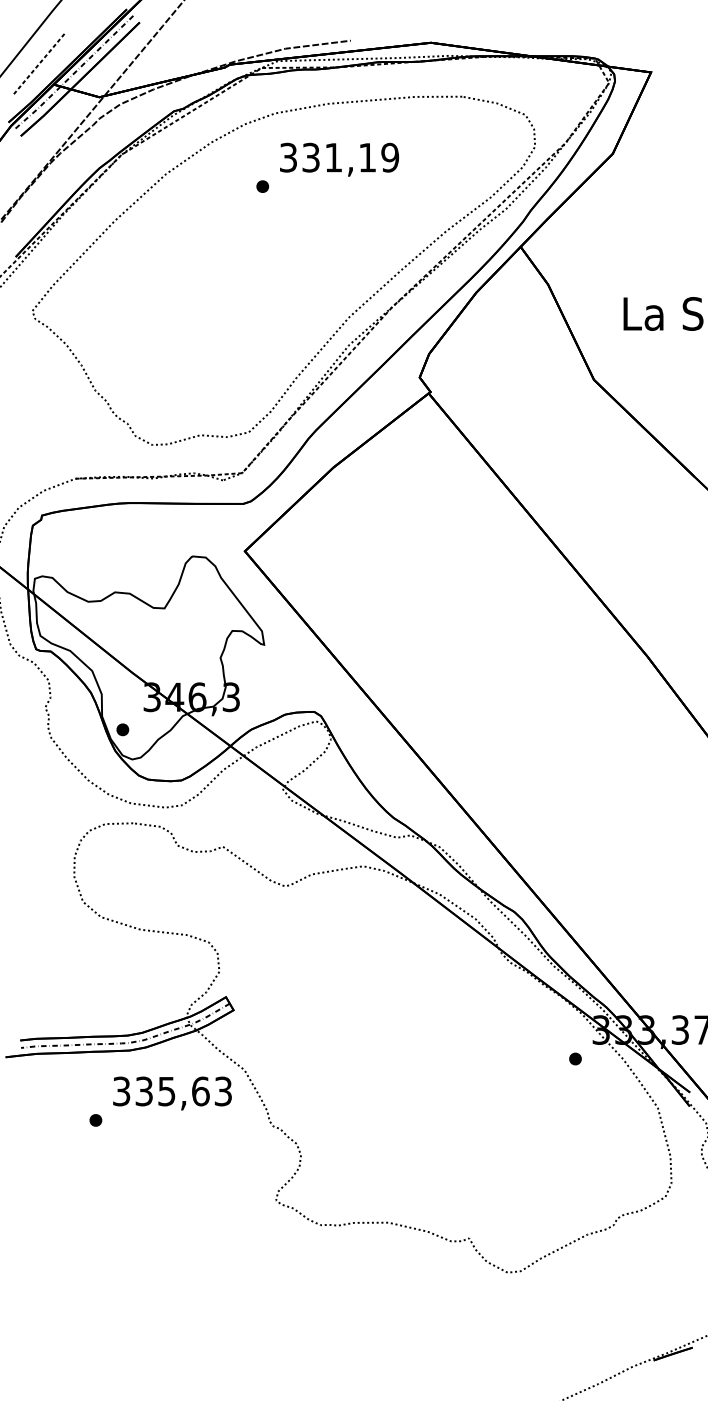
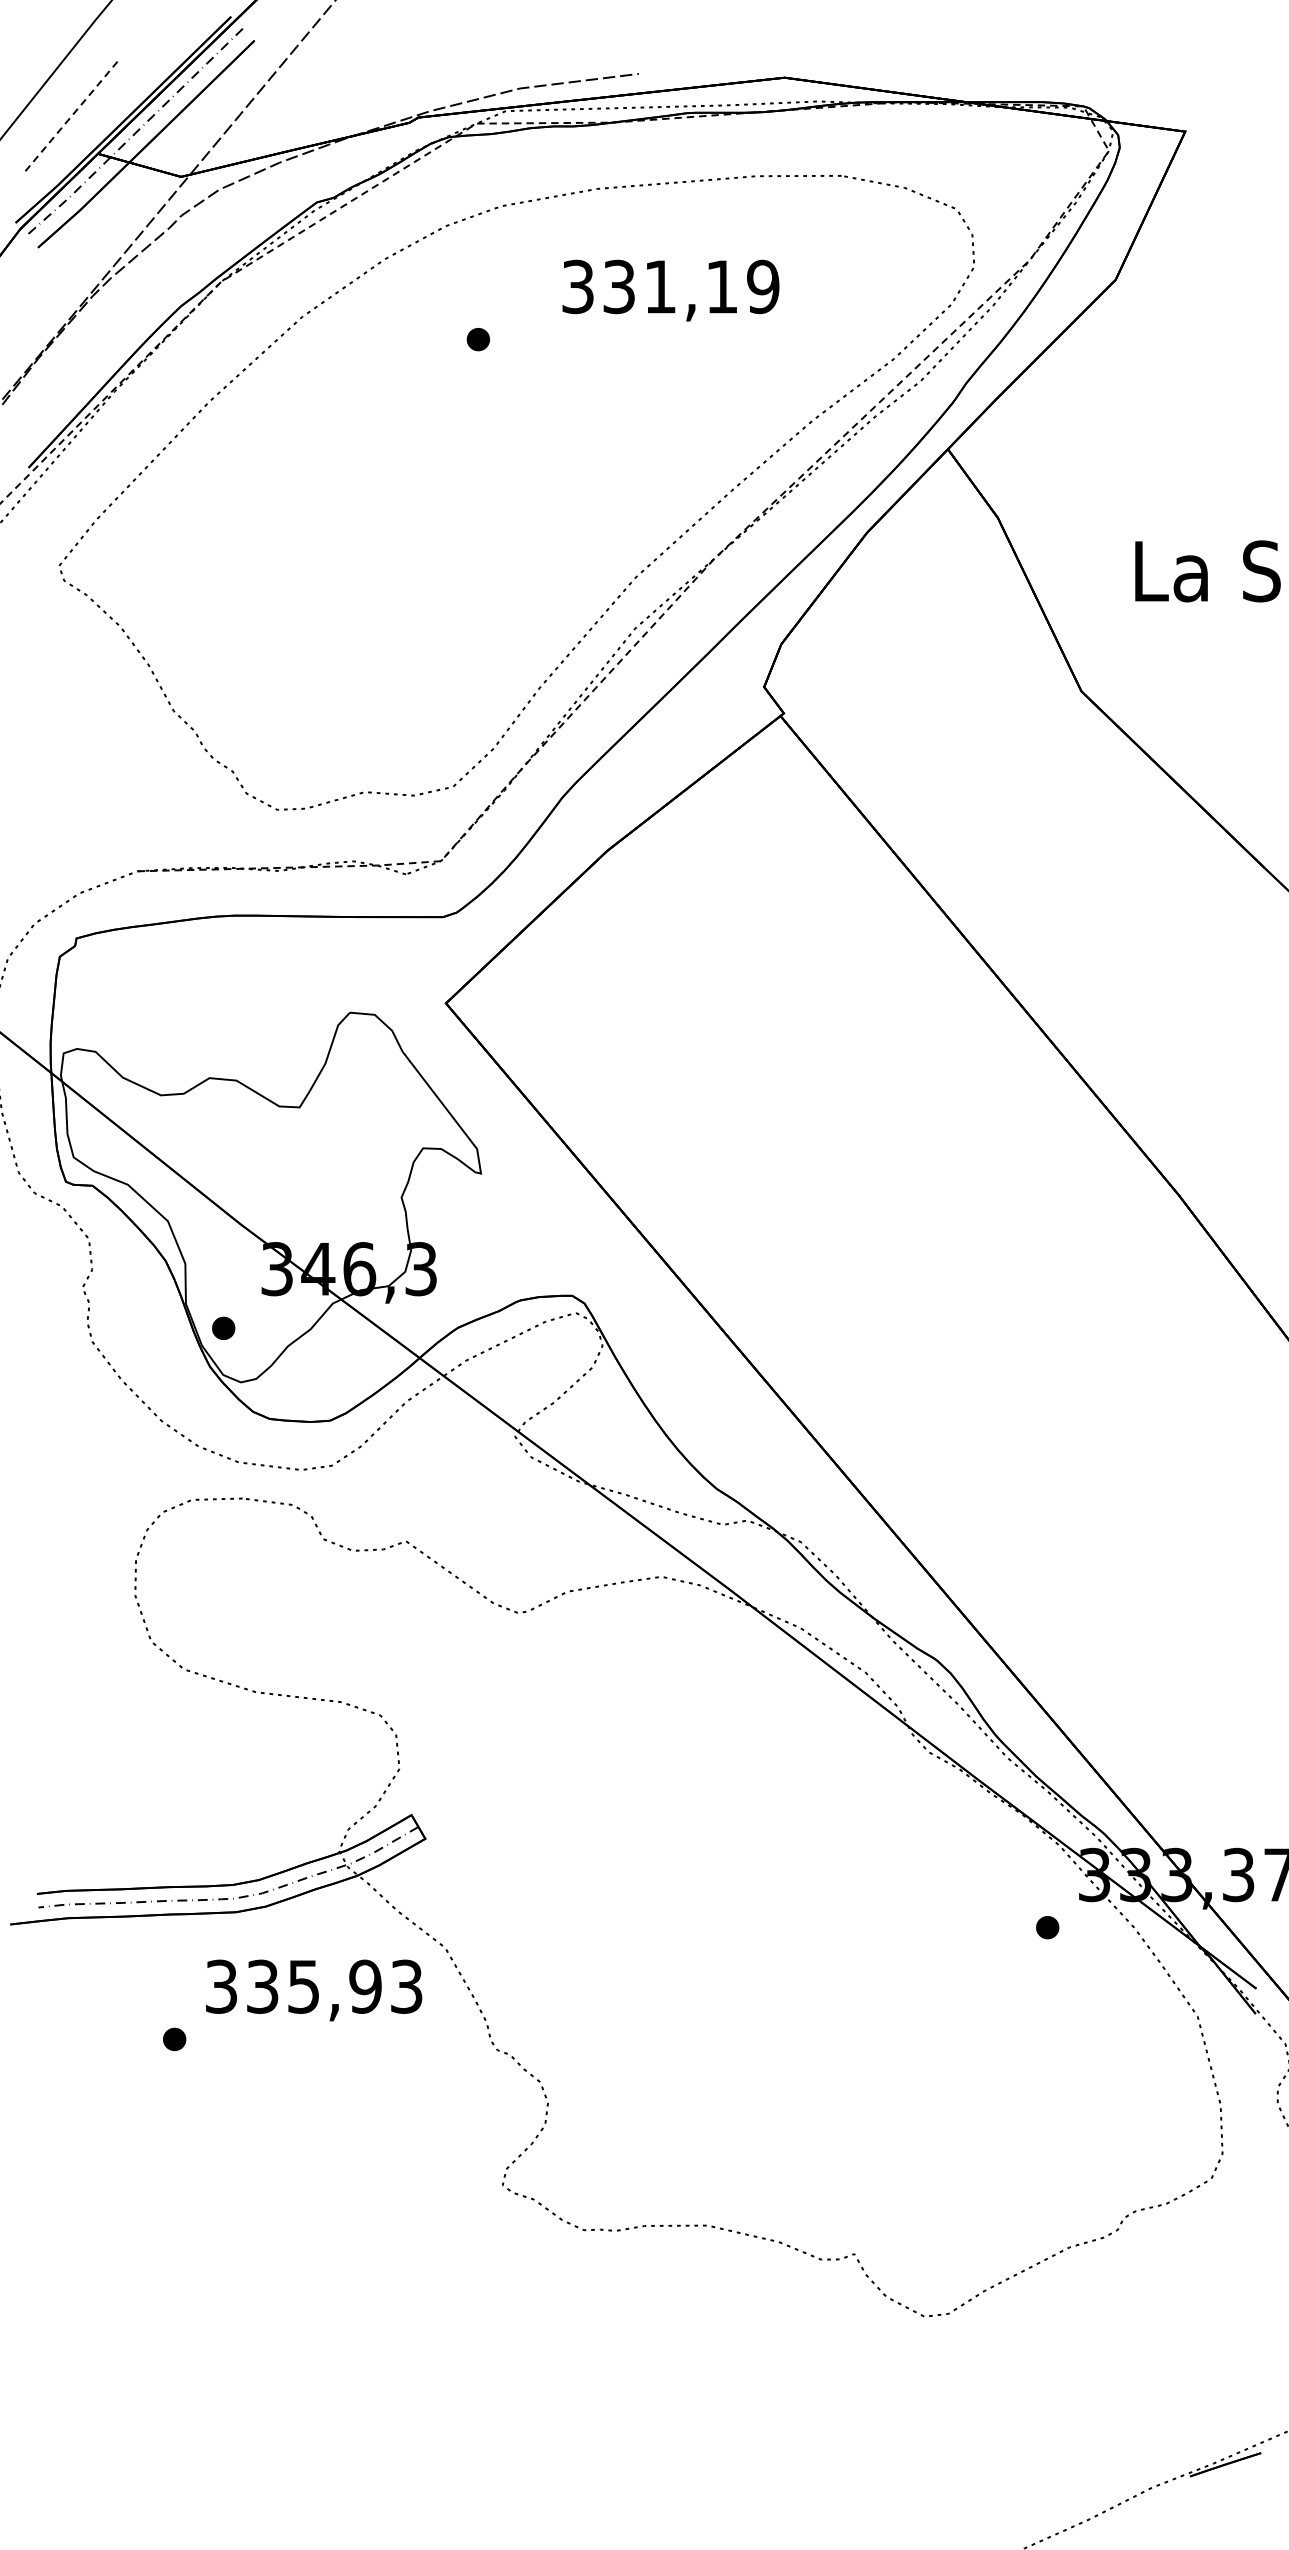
text: (339, 159) -> (670, 290), moved
text: (200, 1091) -> (365, 1986), 335,63 -> 335,93

